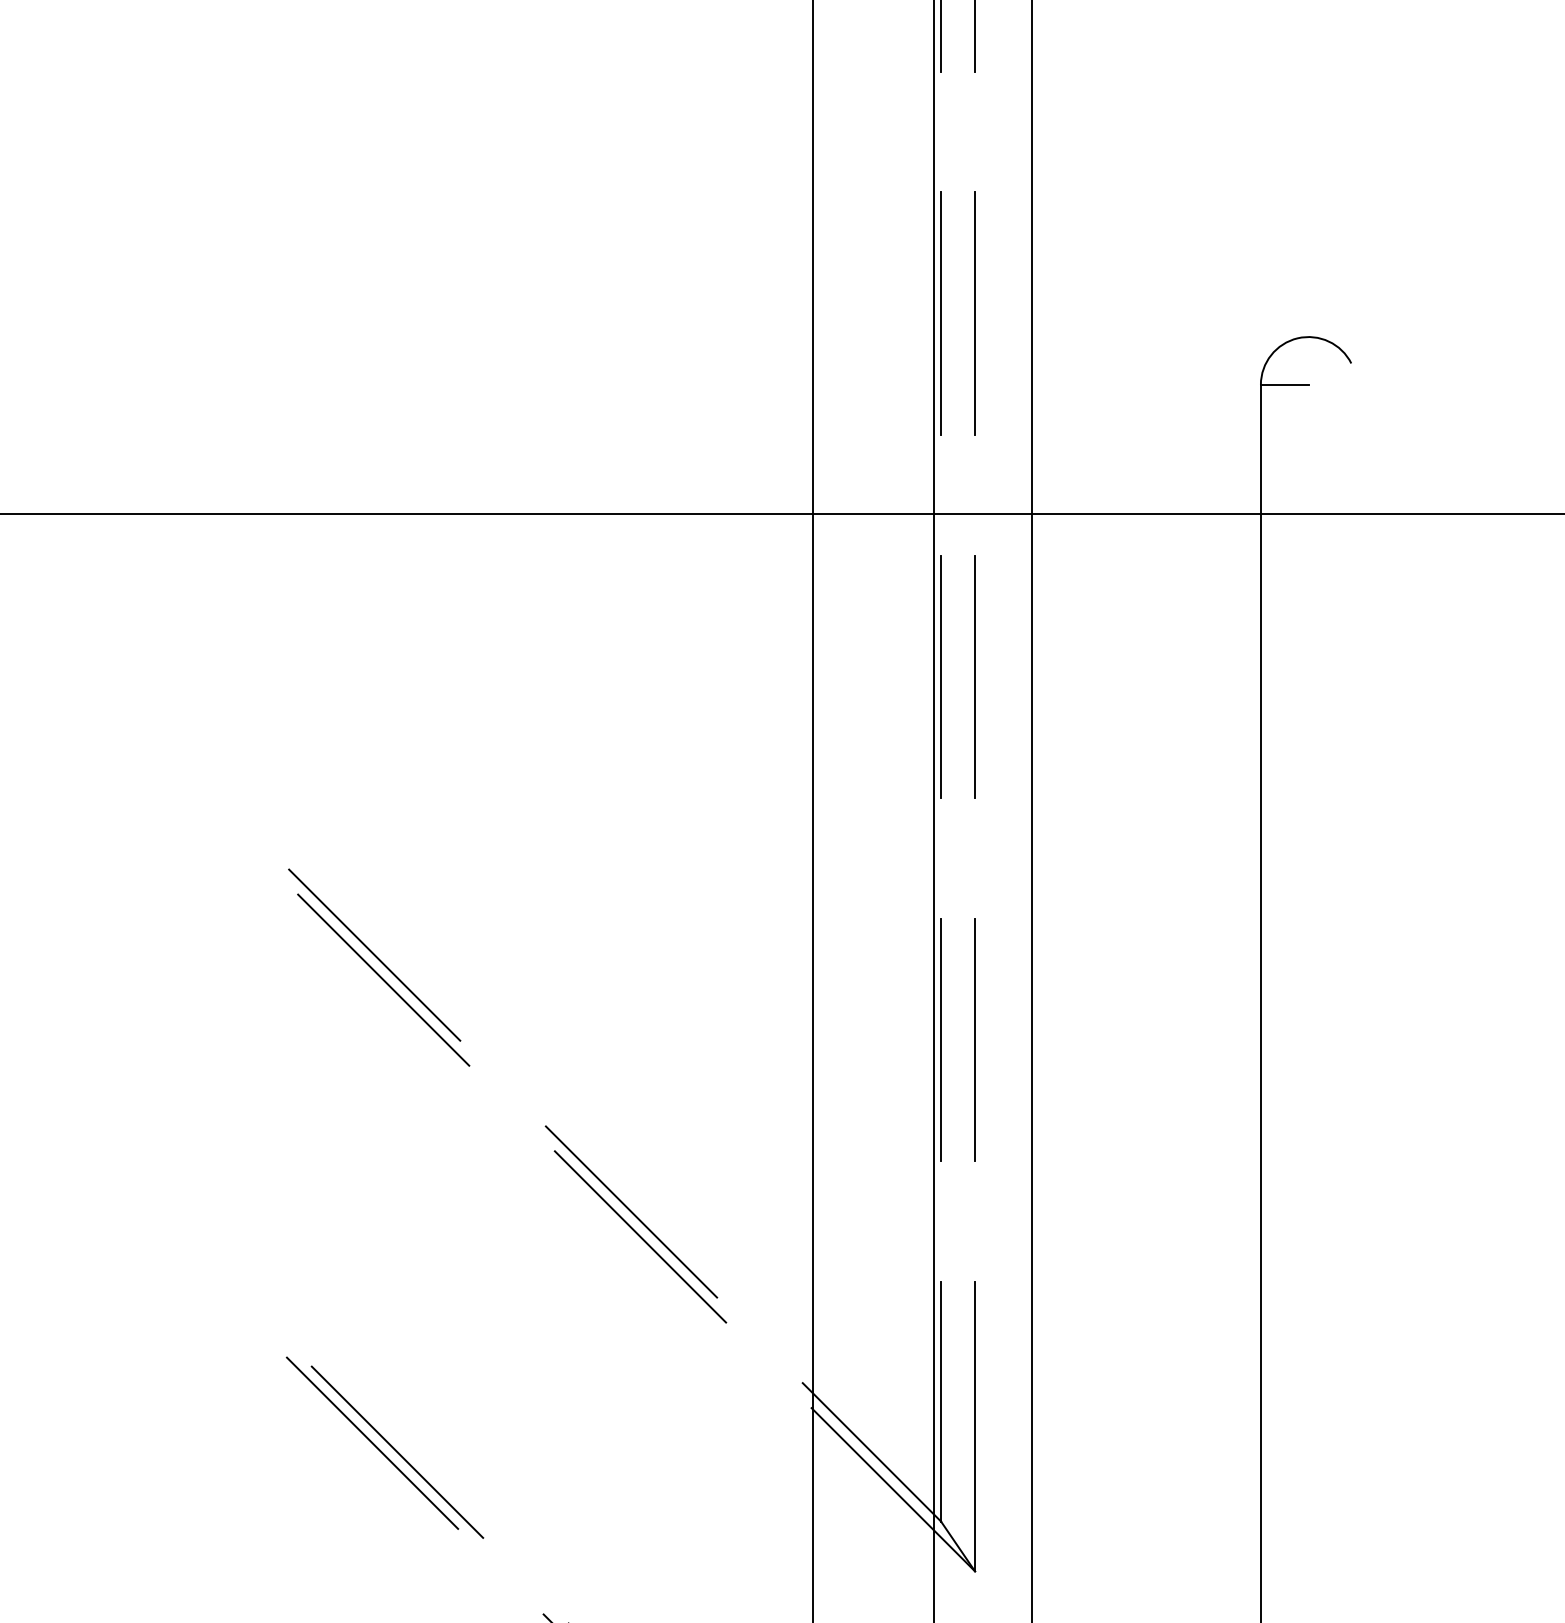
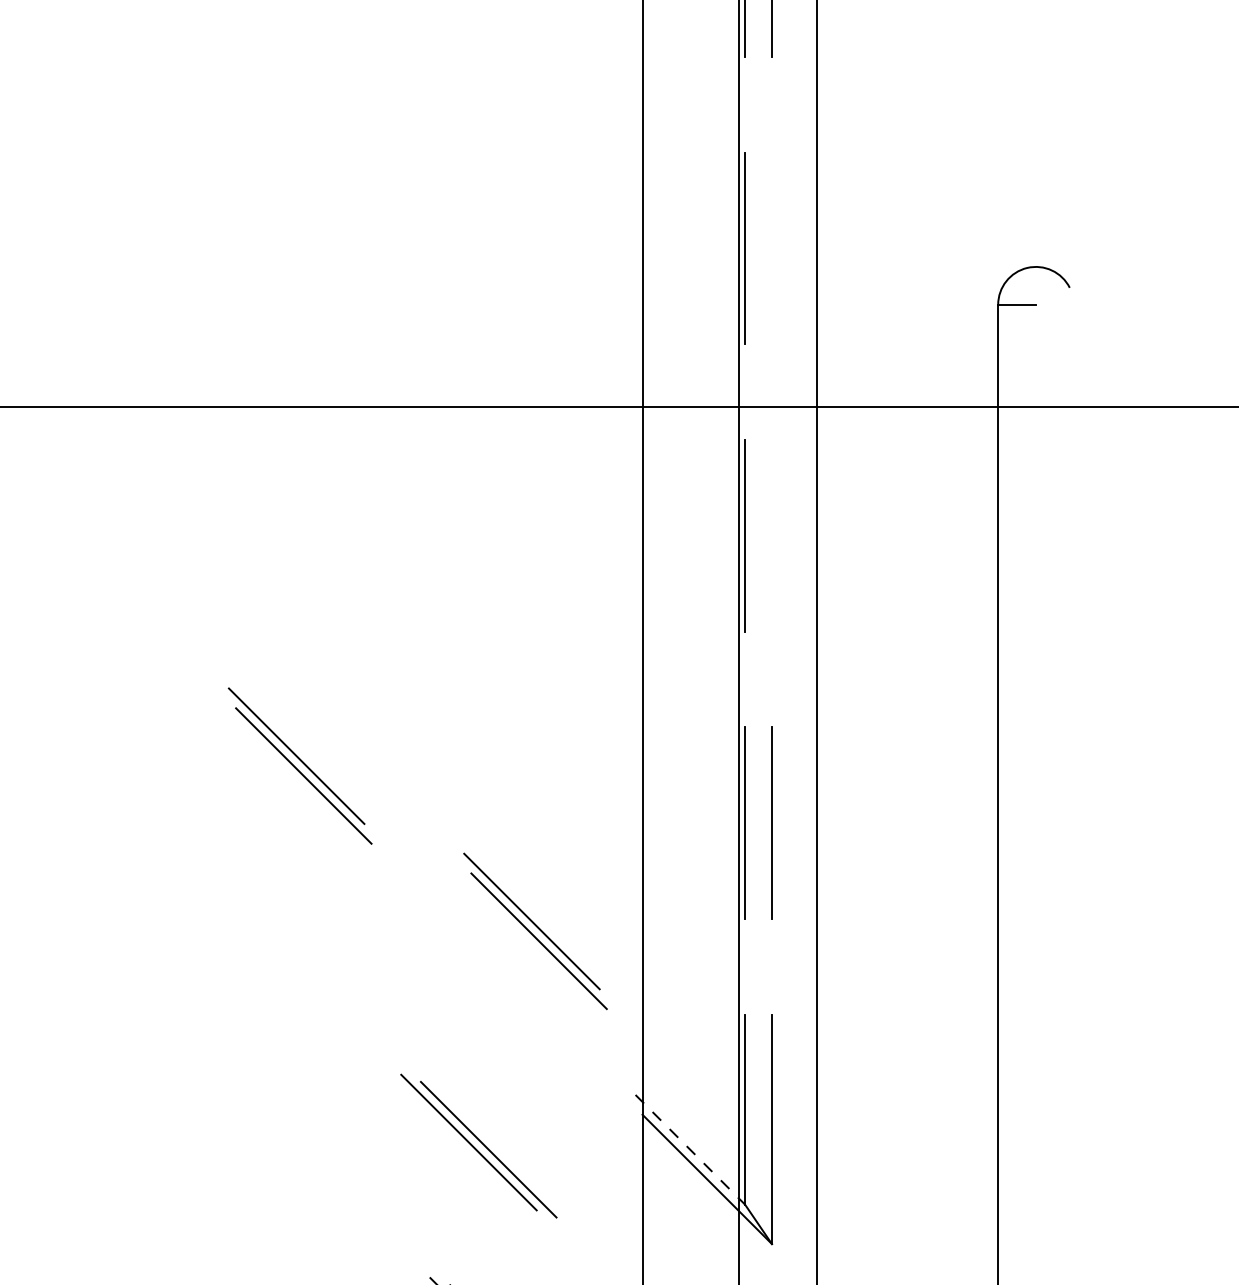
line: (974, 313) -> (771, 248), removed
line: (974, 676) -> (771, 535), removed
part: (635, 1224) -> (535, 931), moved
part: (384, 1446) -> (478, 1145), moved
line: (872, 1453) -> (690, 1150), solid -> dashed

